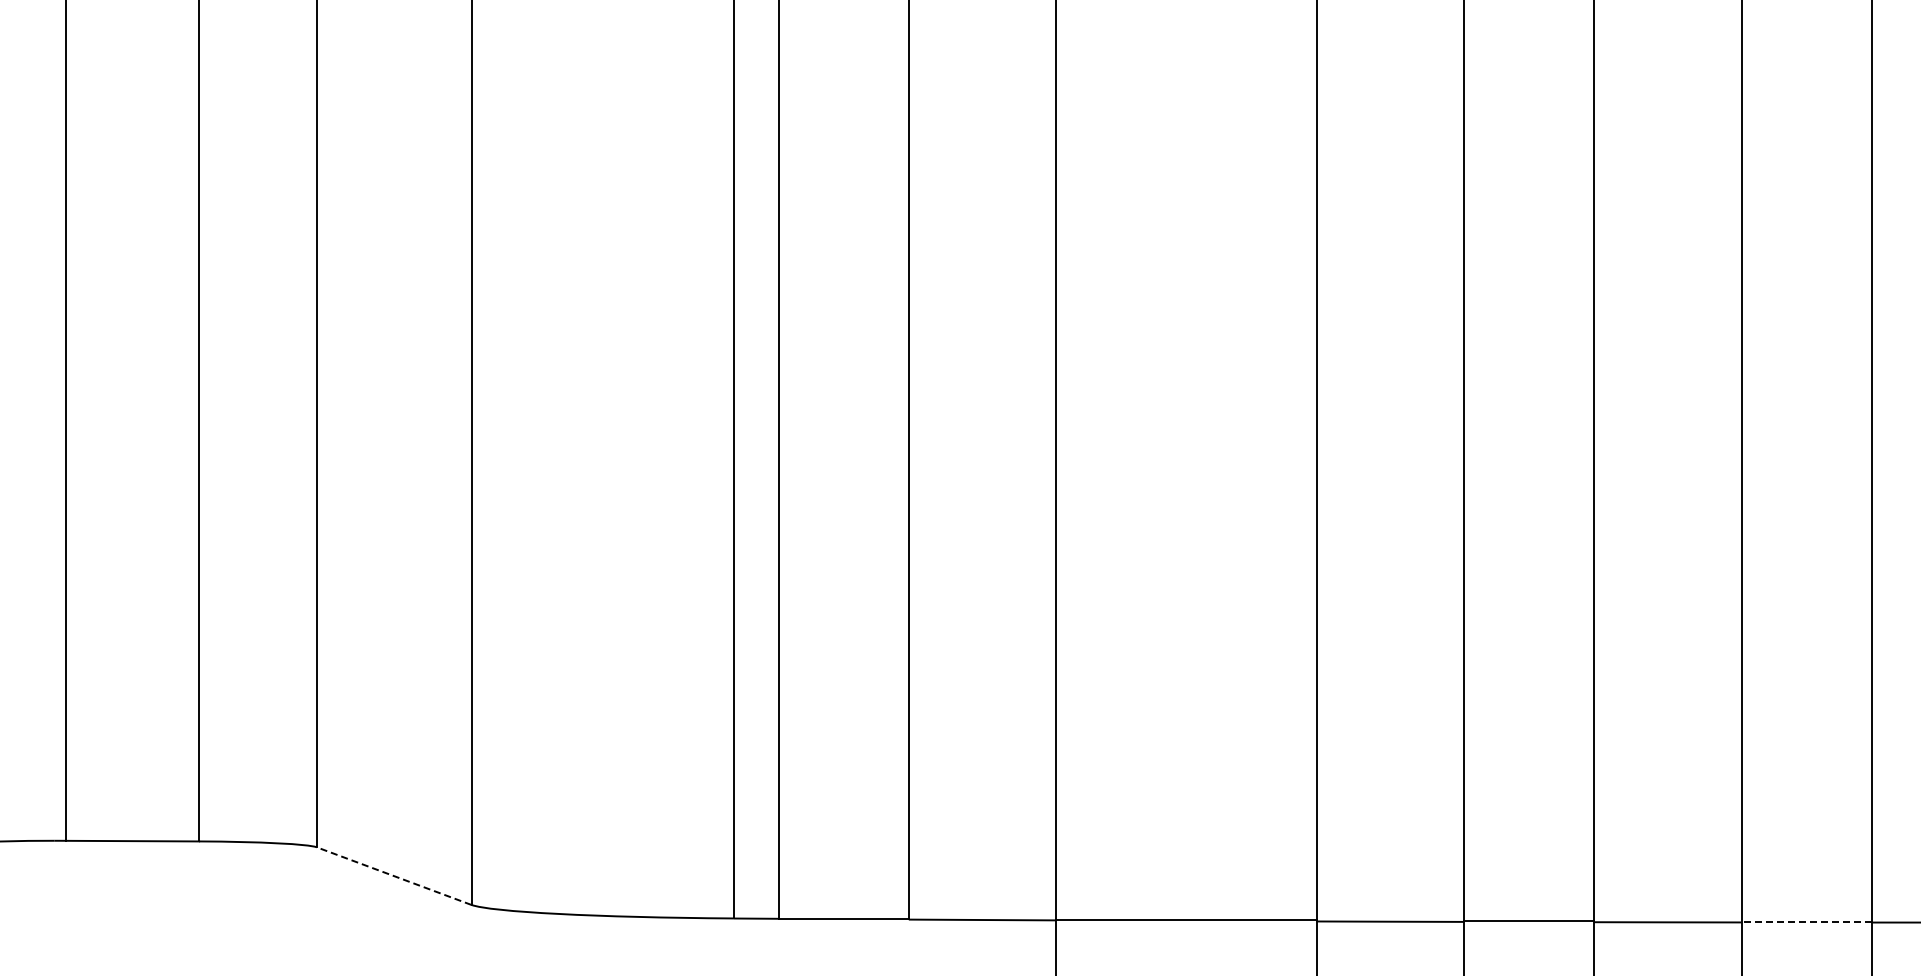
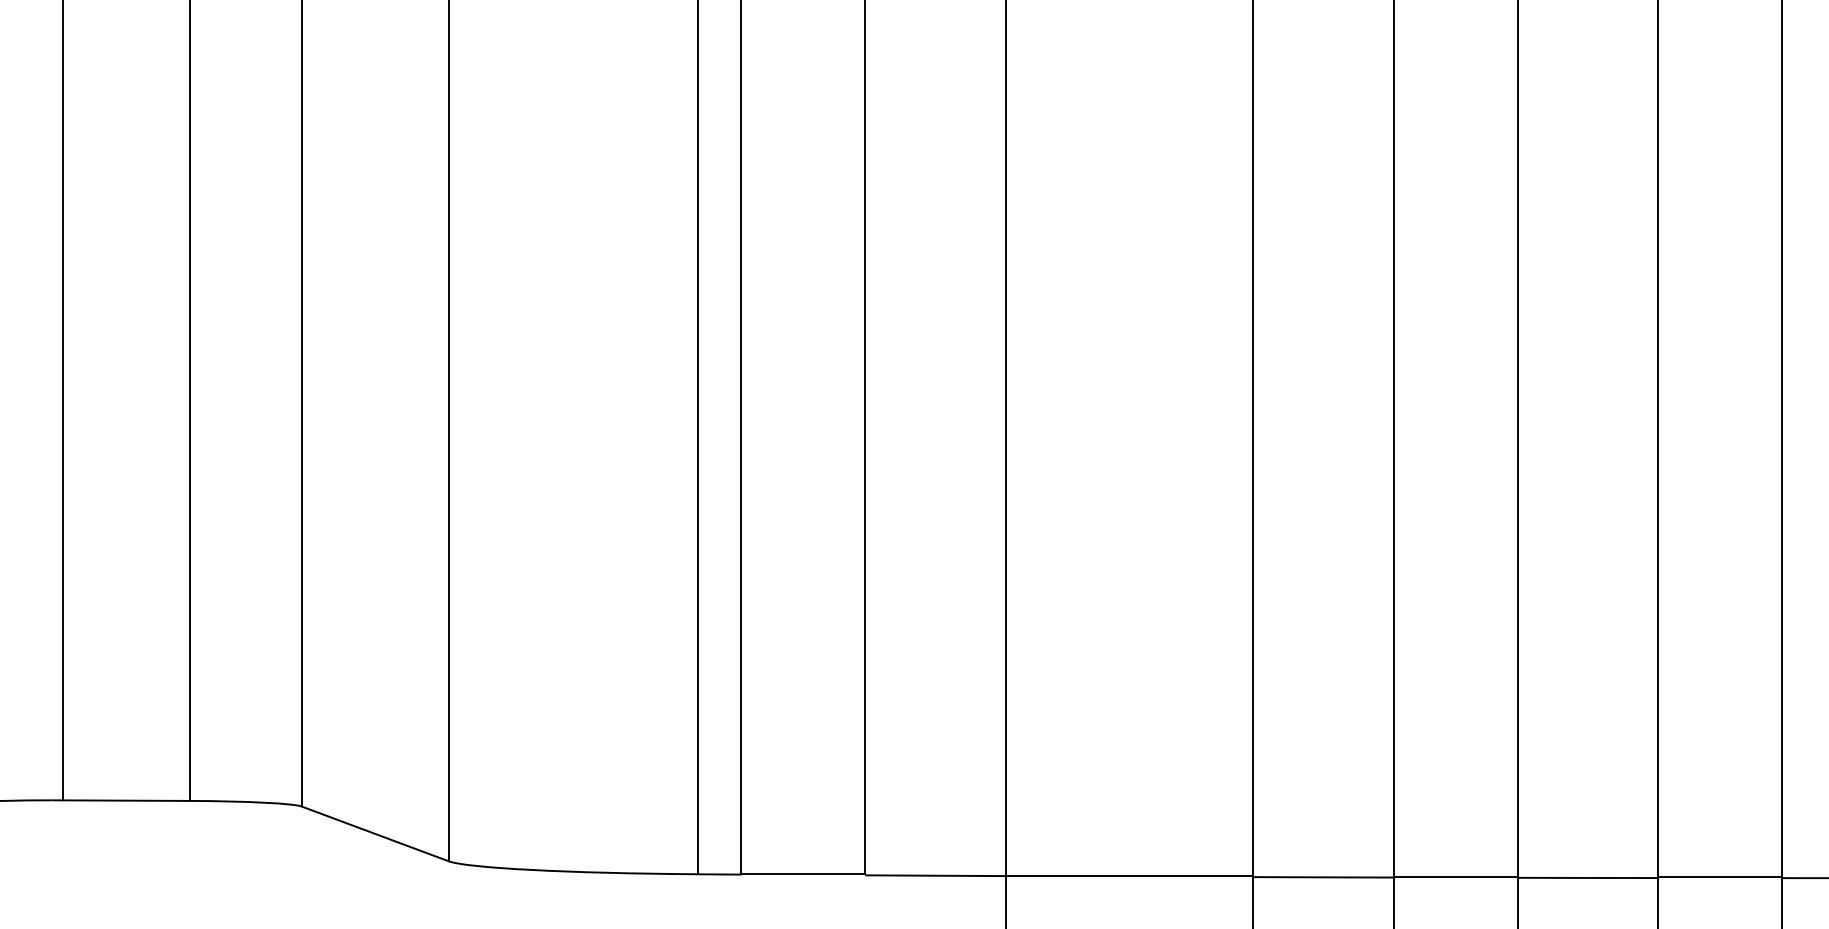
line: (394, 876) -> (375, 834), dashed -> solid
line: (1806, 921) -> (1719, 877), dashed -> solid

